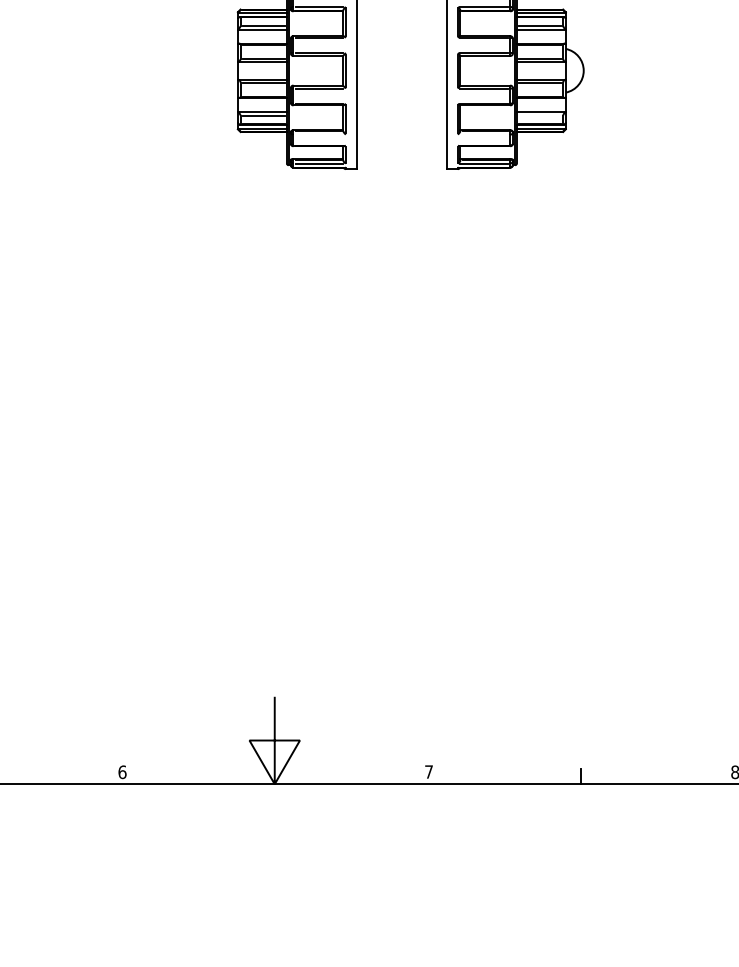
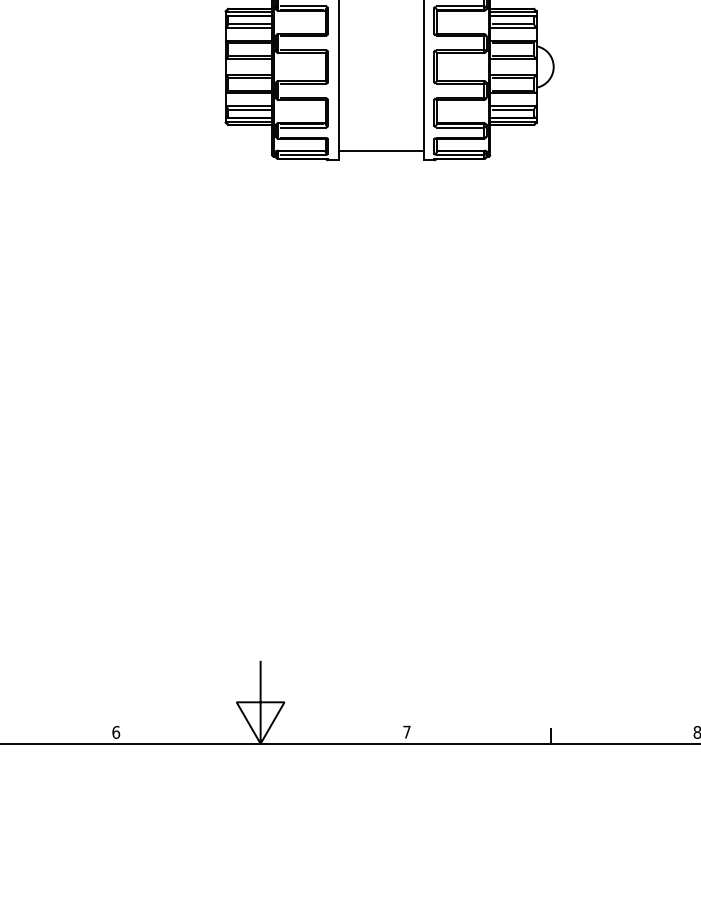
line: (539, 115) -> (511, 109), added
line: (319, 134) -> (303, 127), added
line: (483, 134) -> (458, 127), added
line: (401, 159) -> (380, 151), added

